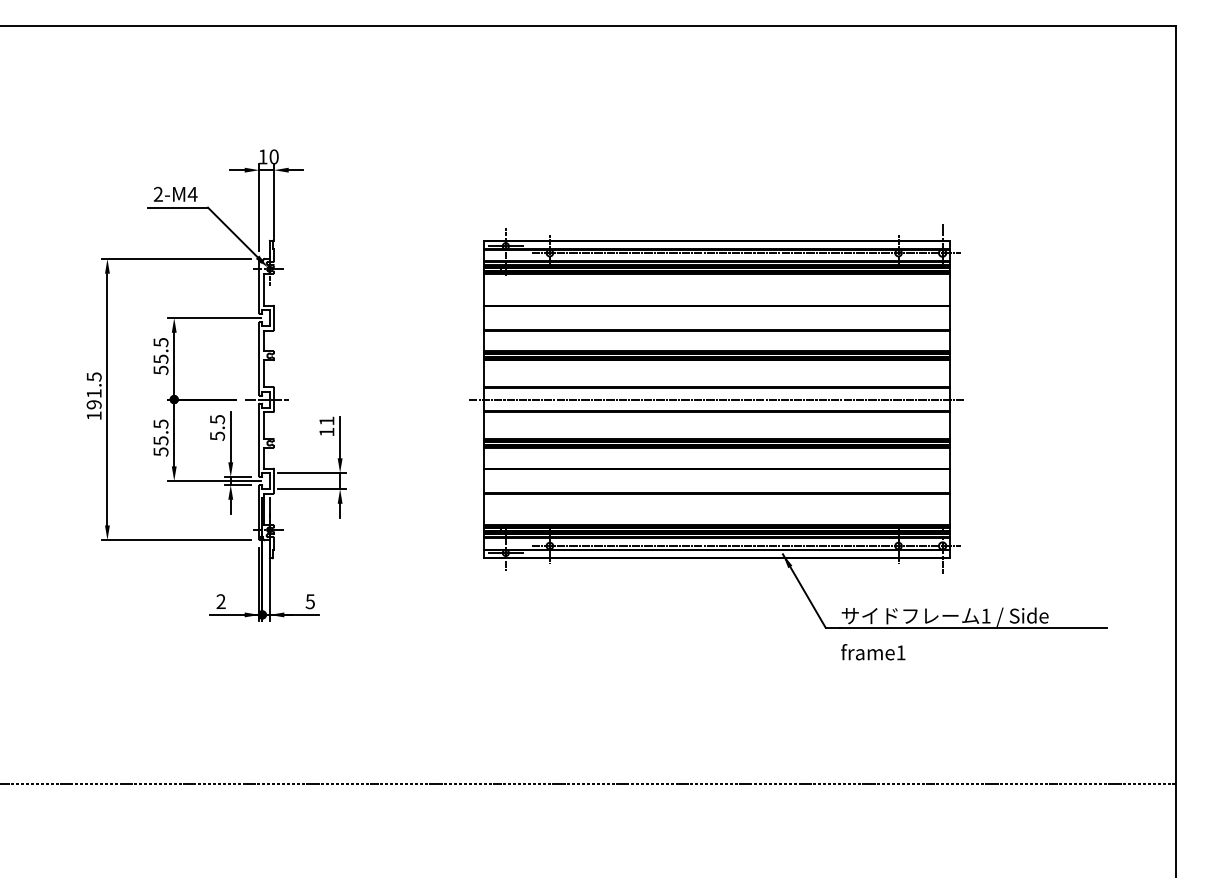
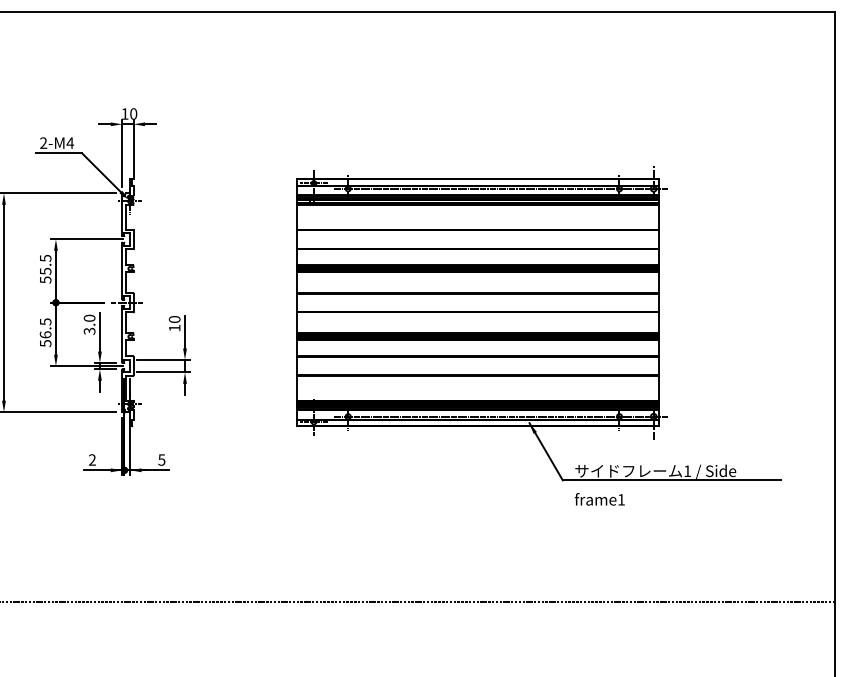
line: (716, 399) -> (477, 302), removed
text: (326, 420) -> (174, 319), 11 -> 10
text: (217, 427) -> (89, 324), 5.5 -> 3.0
text: (160, 440) -> (45, 334), 55.5 -> 56.5

